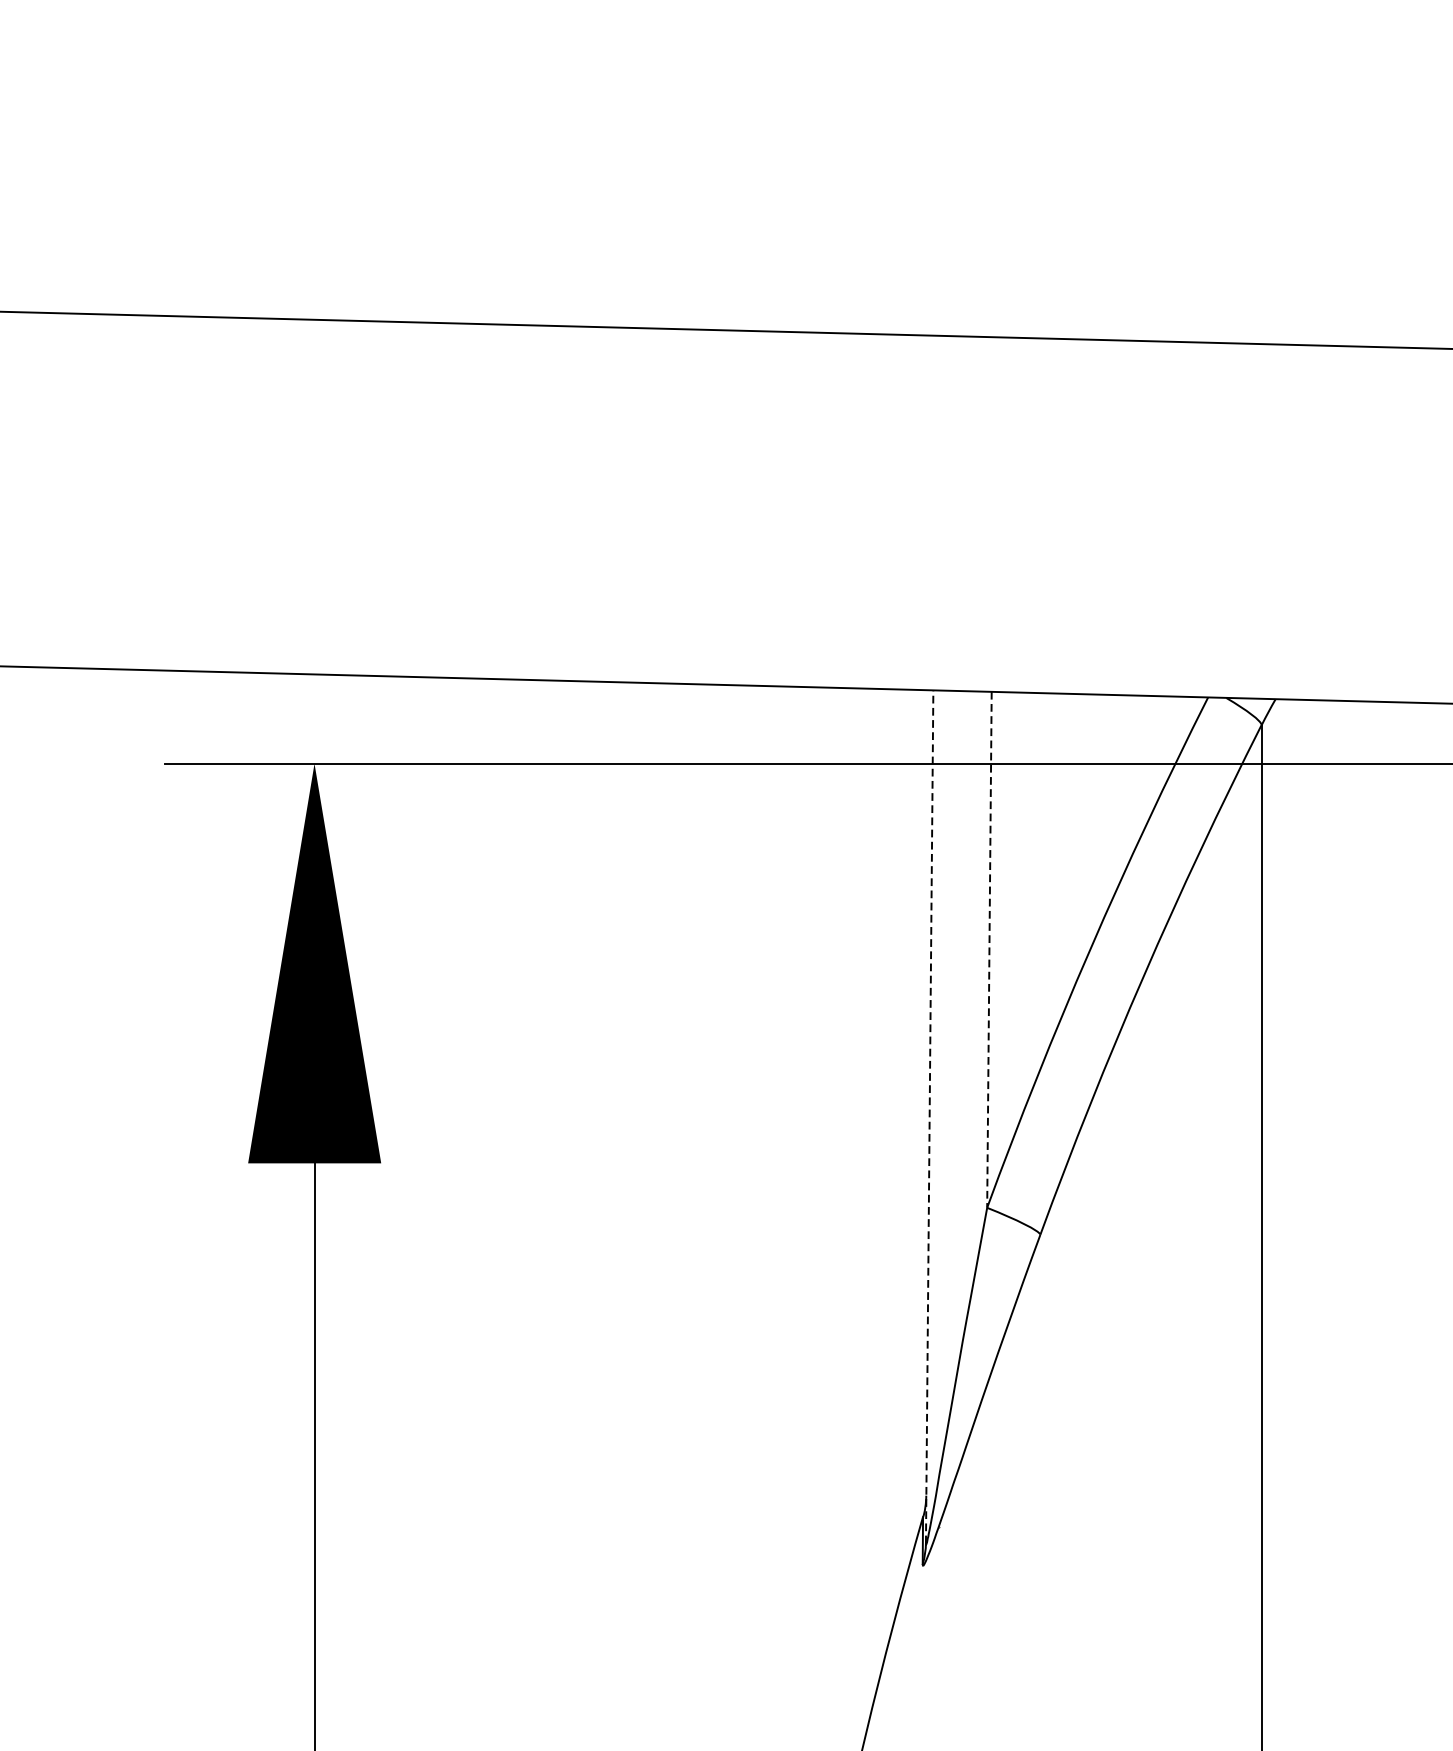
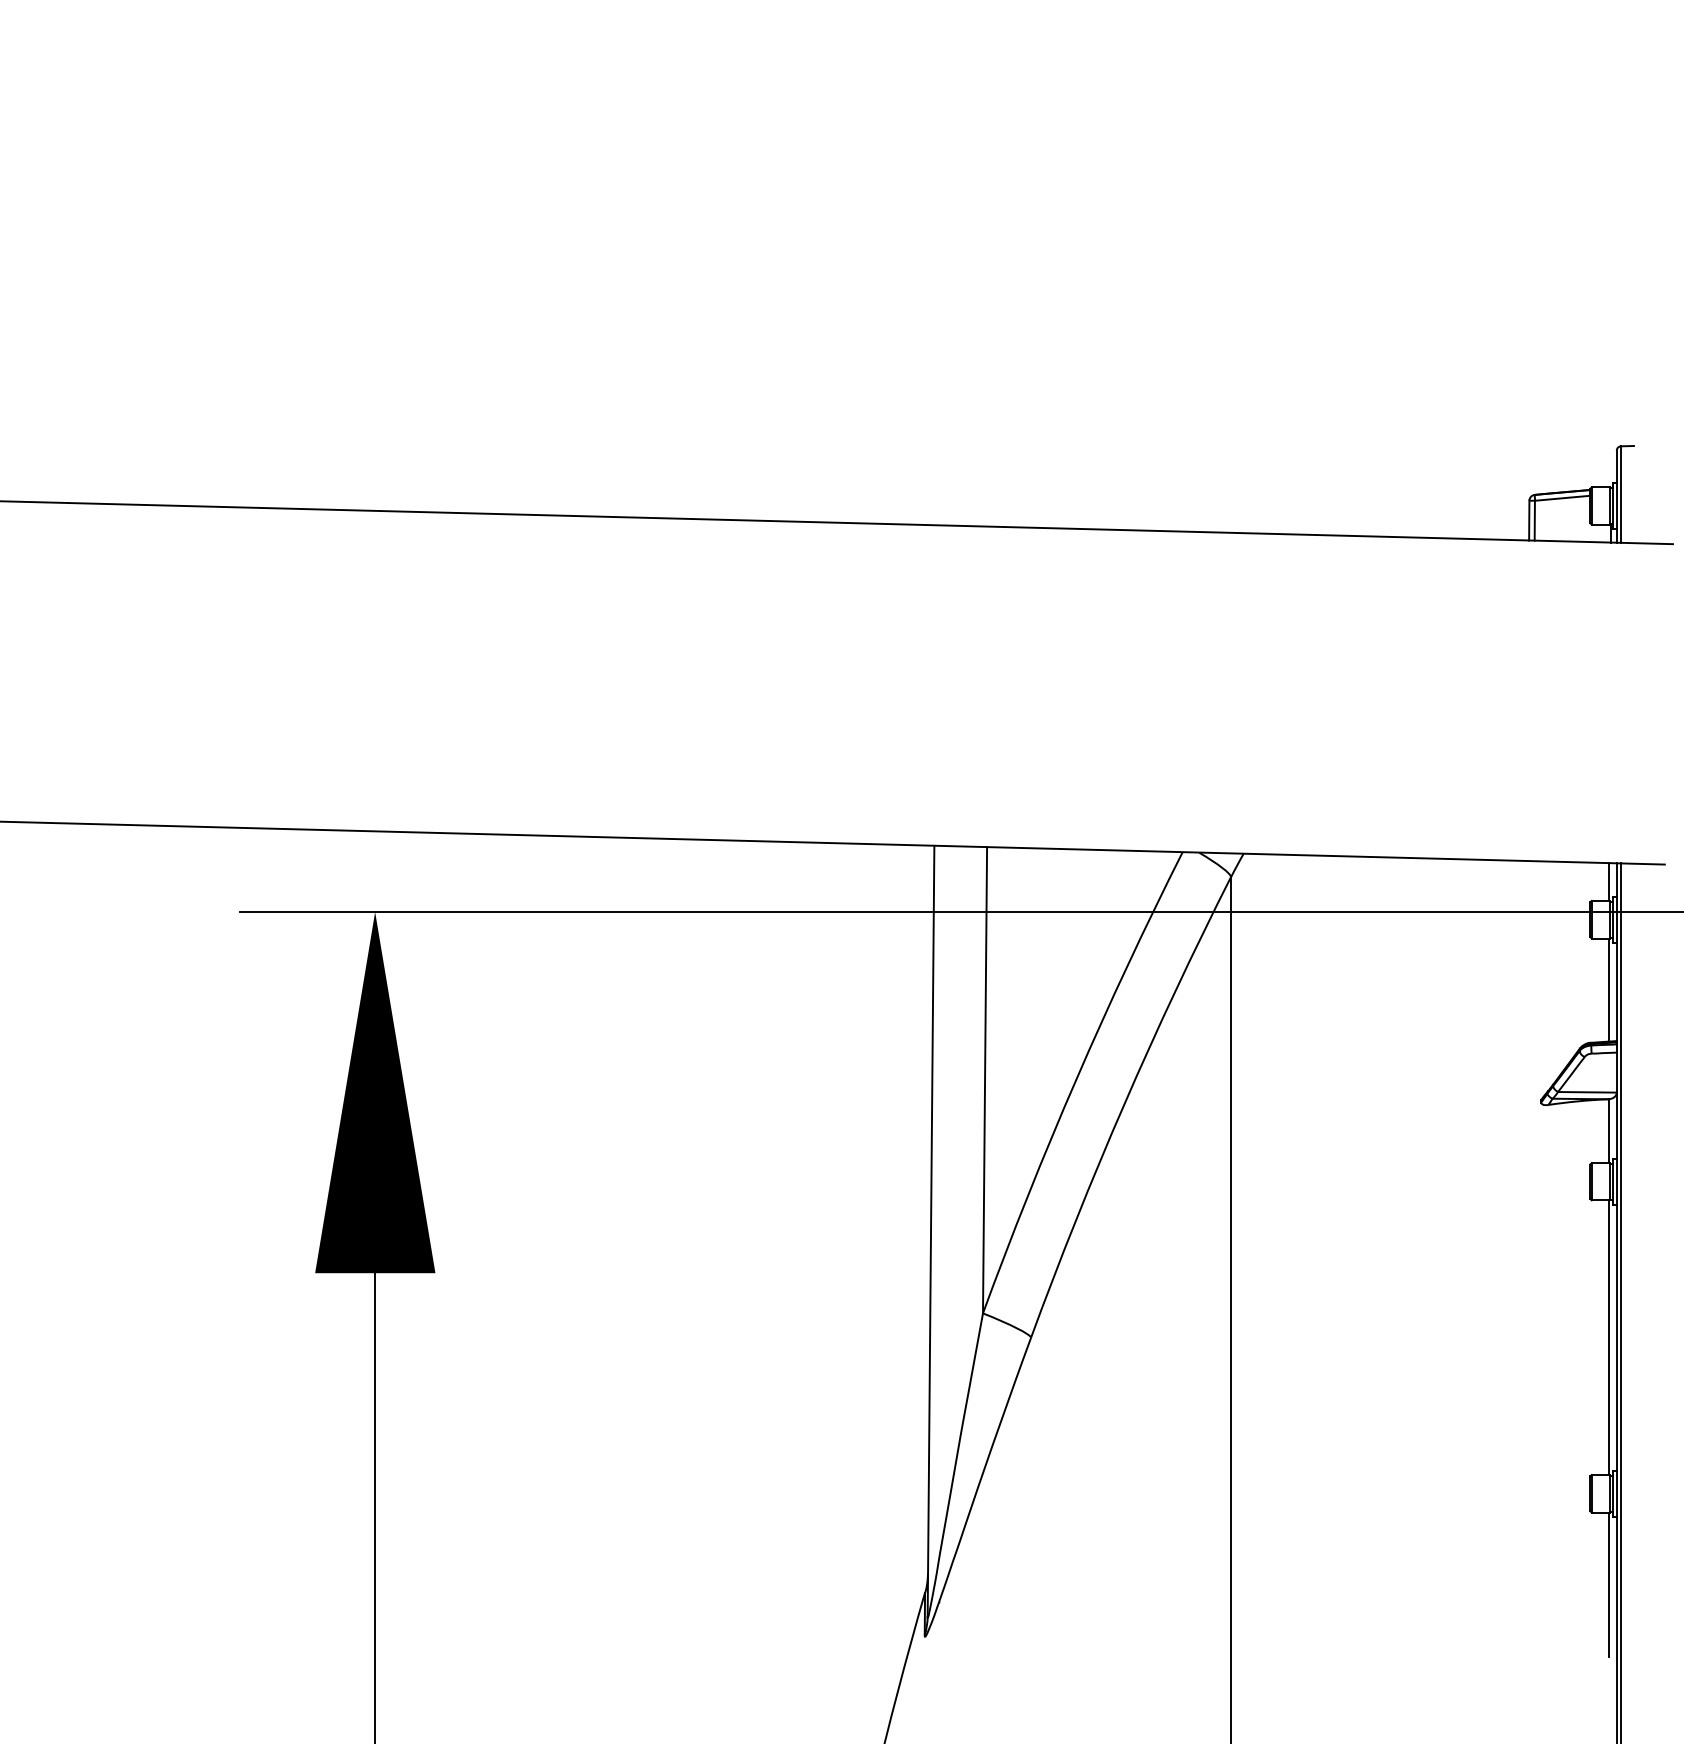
line: (989, 950) -> (985, 1080), dashed -> solid
line: (930, 1116) -> (931, 1230), dashed -> solid

